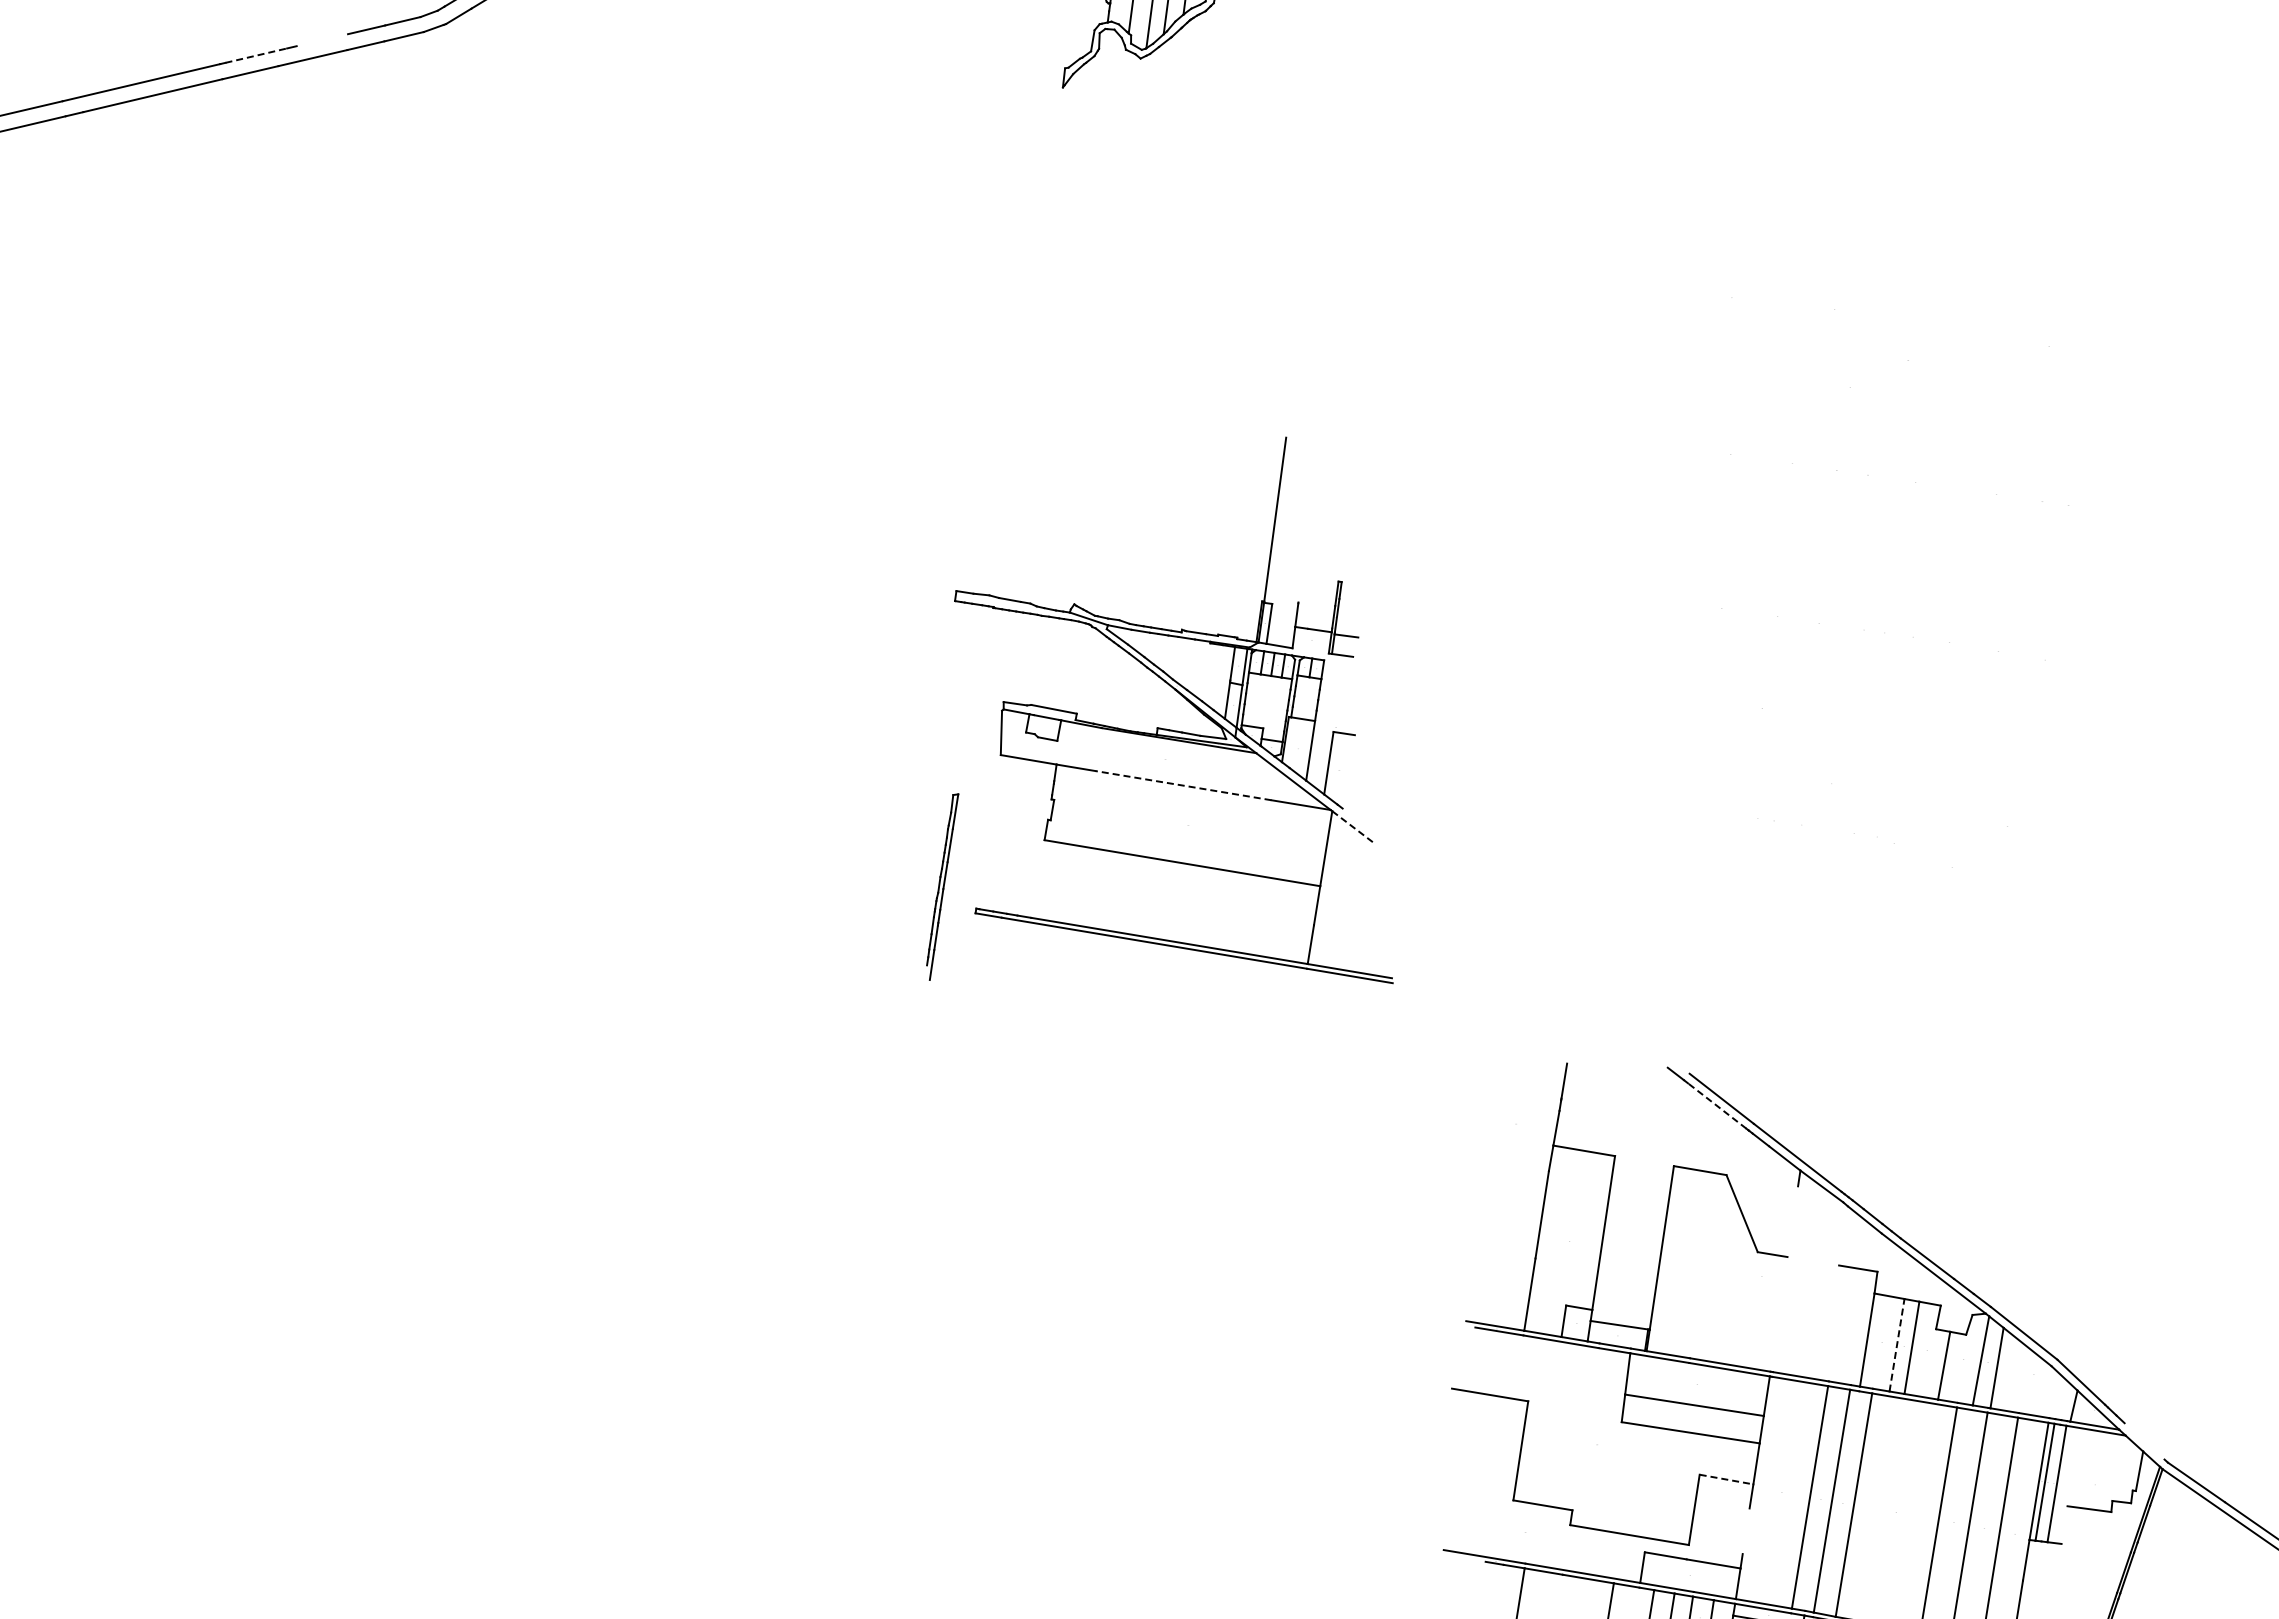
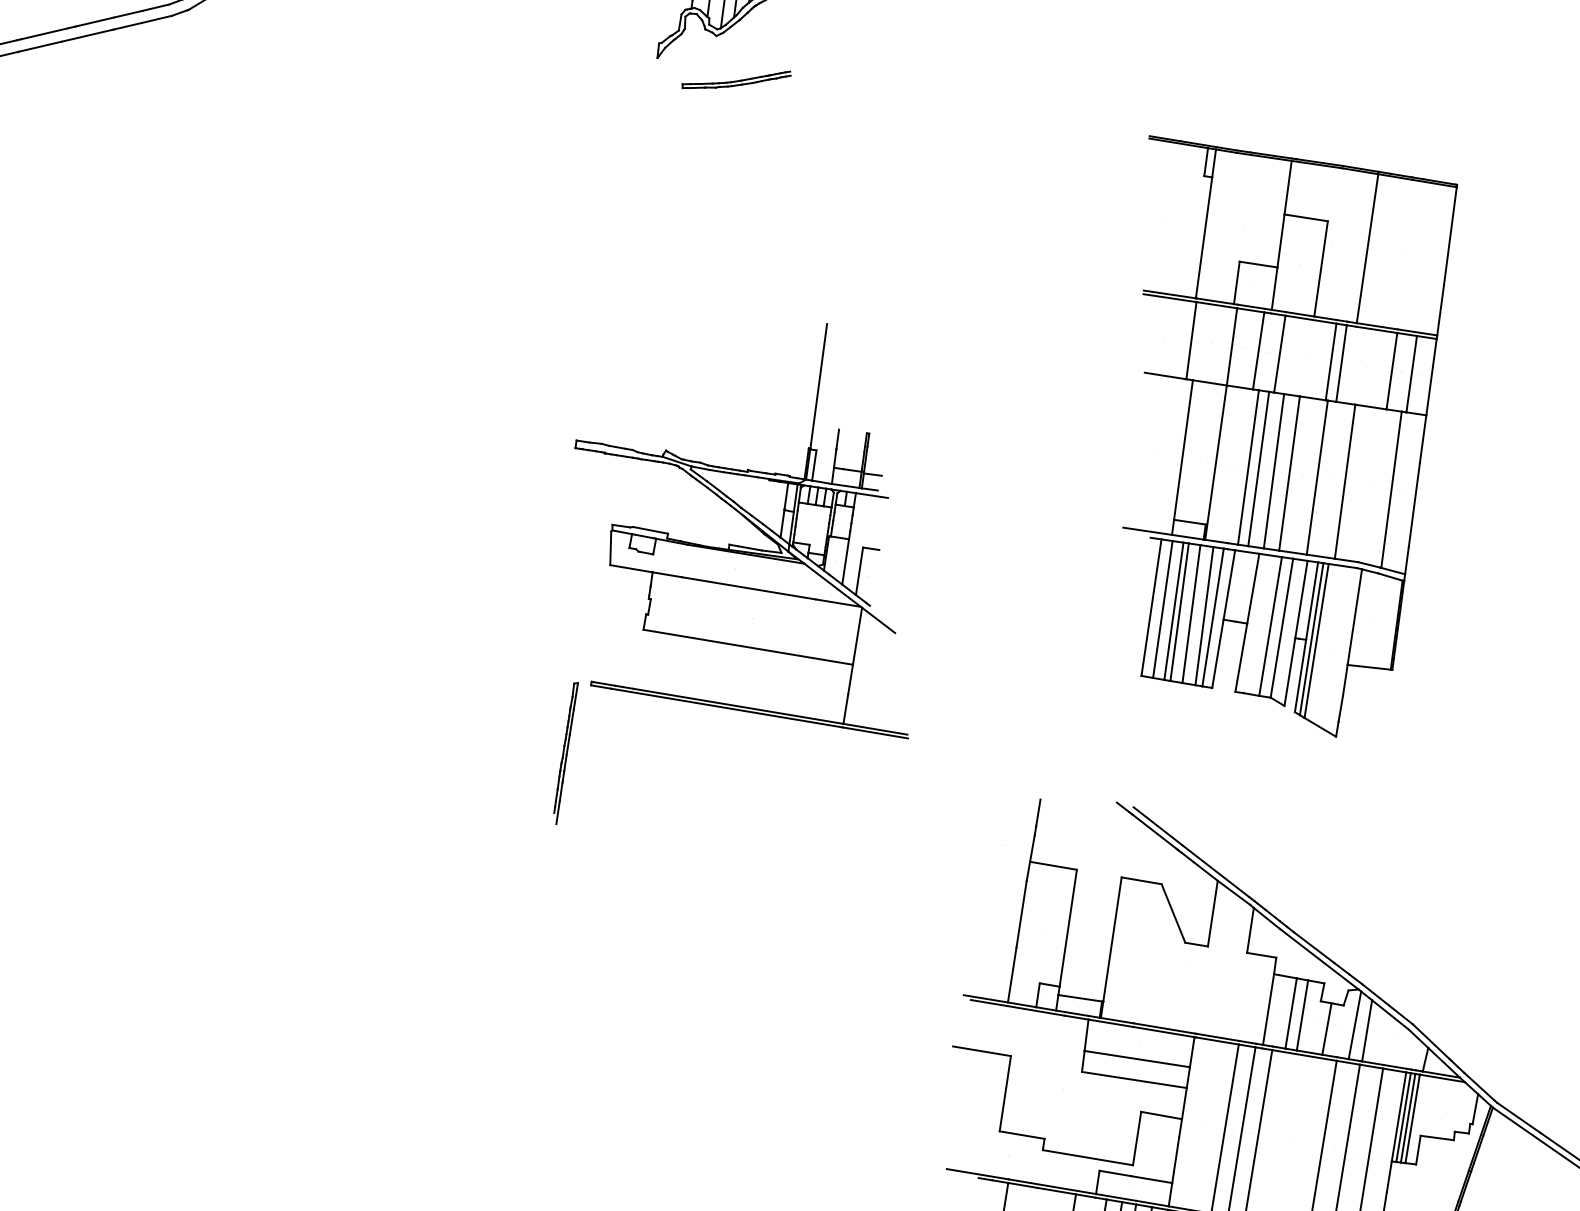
line: (322, 40) -> (94, 22), added
line: (256, 55) -> (44, 33), dashed -> solid
part: (1167, 116) -> (736, 80), added
part: (1895, 585) -> (1289, 436), added
line: (1299, 589) -> (837, 439), added
line: (1310, 650) -> (845, 485), added
line: (1345, 663) -> (872, 495), added
line: (1182, 785) -> (748, 588), dashed -> solid
line: (1354, 828) -> (878, 620), dashed -> solid
part: (942, 886) -> (565, 753), moved
line: (1716, 1105) -> (1153, 831), dashed -> solid
line: (1792, 1221) -> (1211, 919), added
line: (1843, 1235) -> (1250, 930), added
line: (1897, 1345) -> (1291, 1013), dashed -> solid
line: (2144, 1441) -> (1479, 1086), added
line: (1727, 1479) -> (1162, 1115), dashed -> solid
line: (2050, 1482) -> (1407, 1117), added
line: (2064, 1524) -> (1418, 1149), added
line: (1745, 1531) -> (1176, 1154), added

